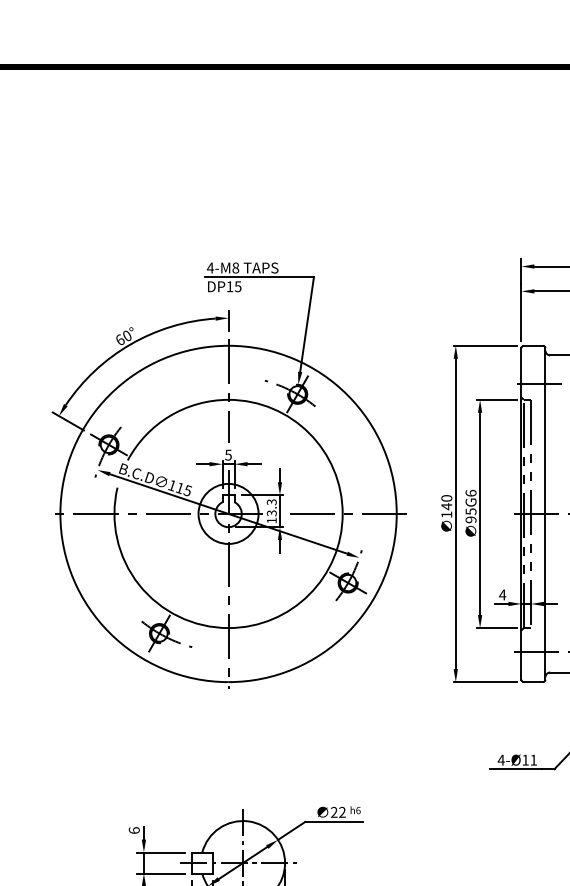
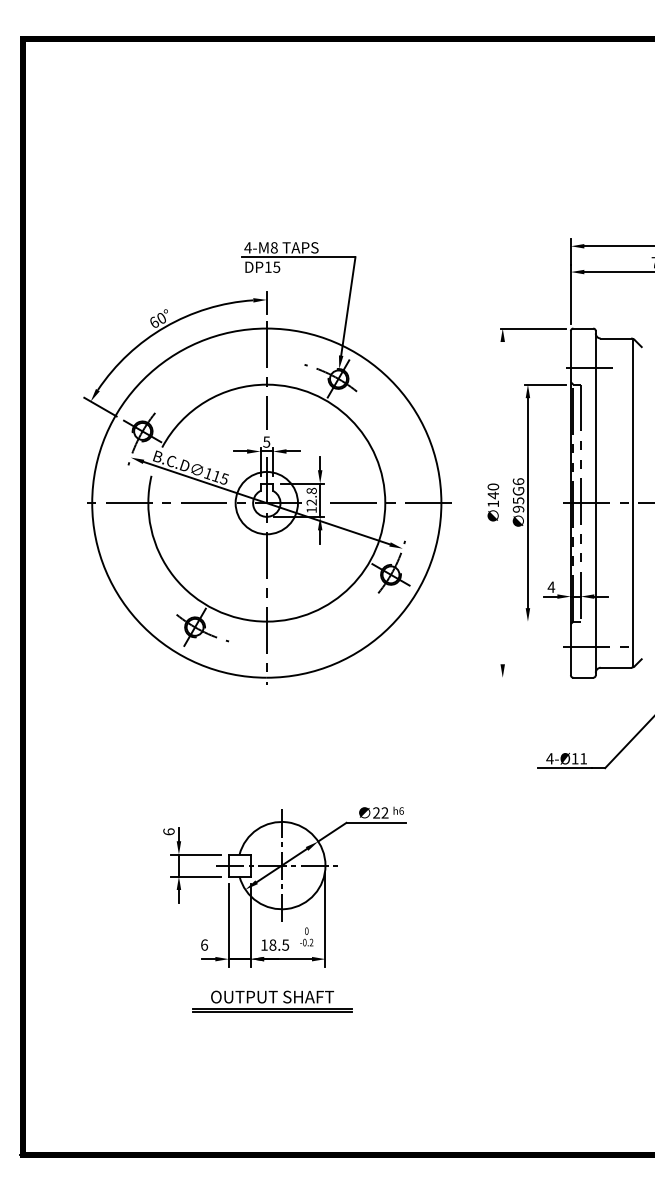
text: (271, 507) -> (311, 496), 13.3 -> 12.8
line: (455, 514) -> (502, 503), removed
line: (496, 627) -> (544, 621), removed
line: (484, 681) -> (532, 677), removed

